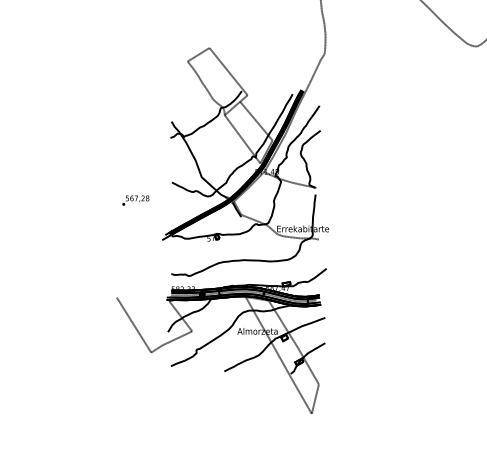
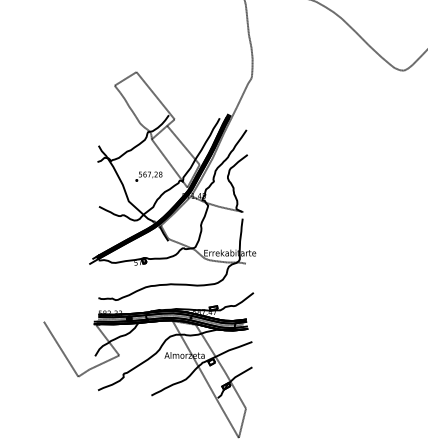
text: (135, 200) -> (148, 176), moved

